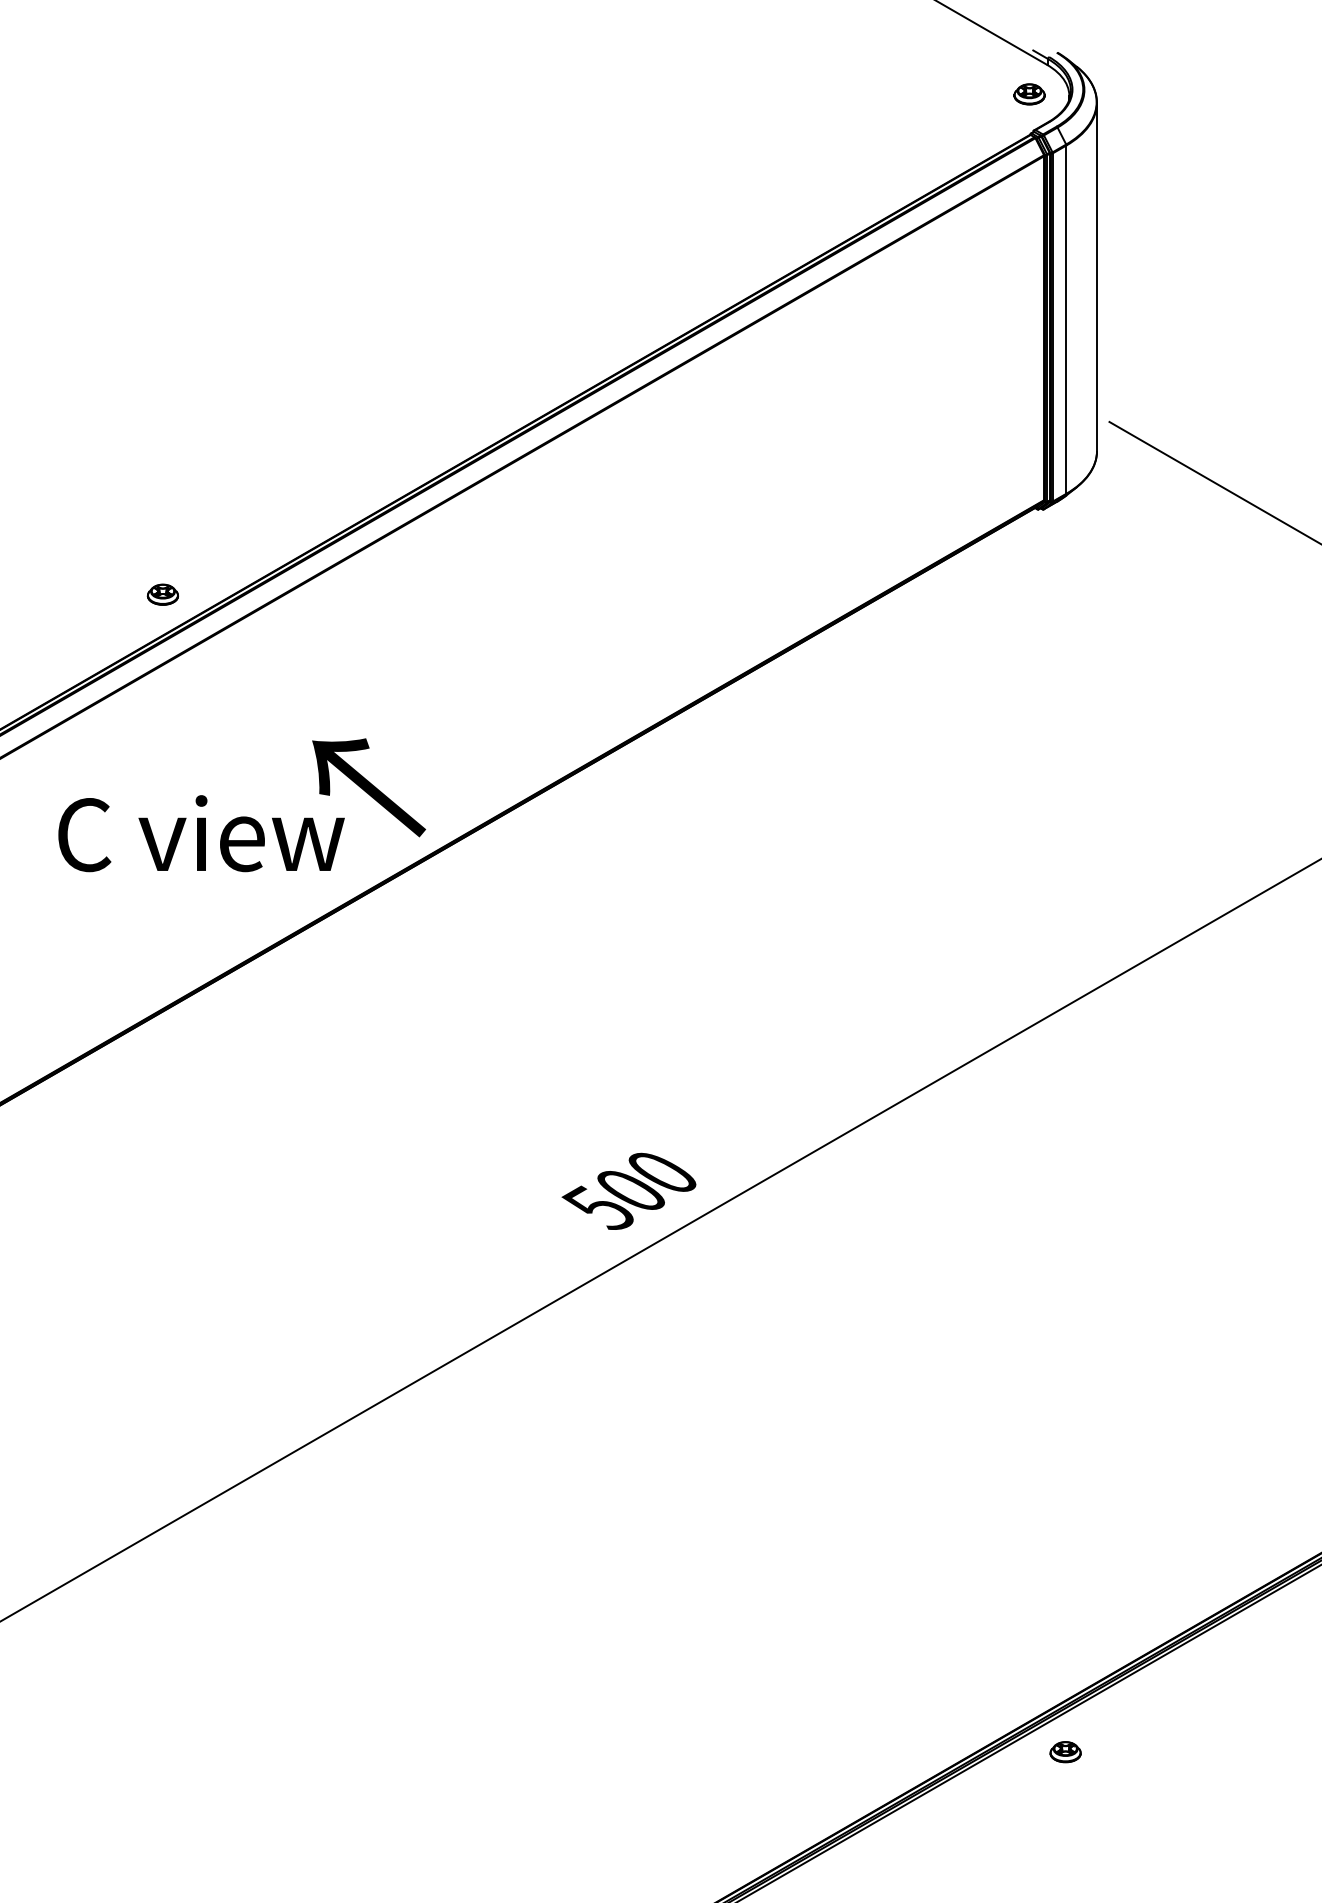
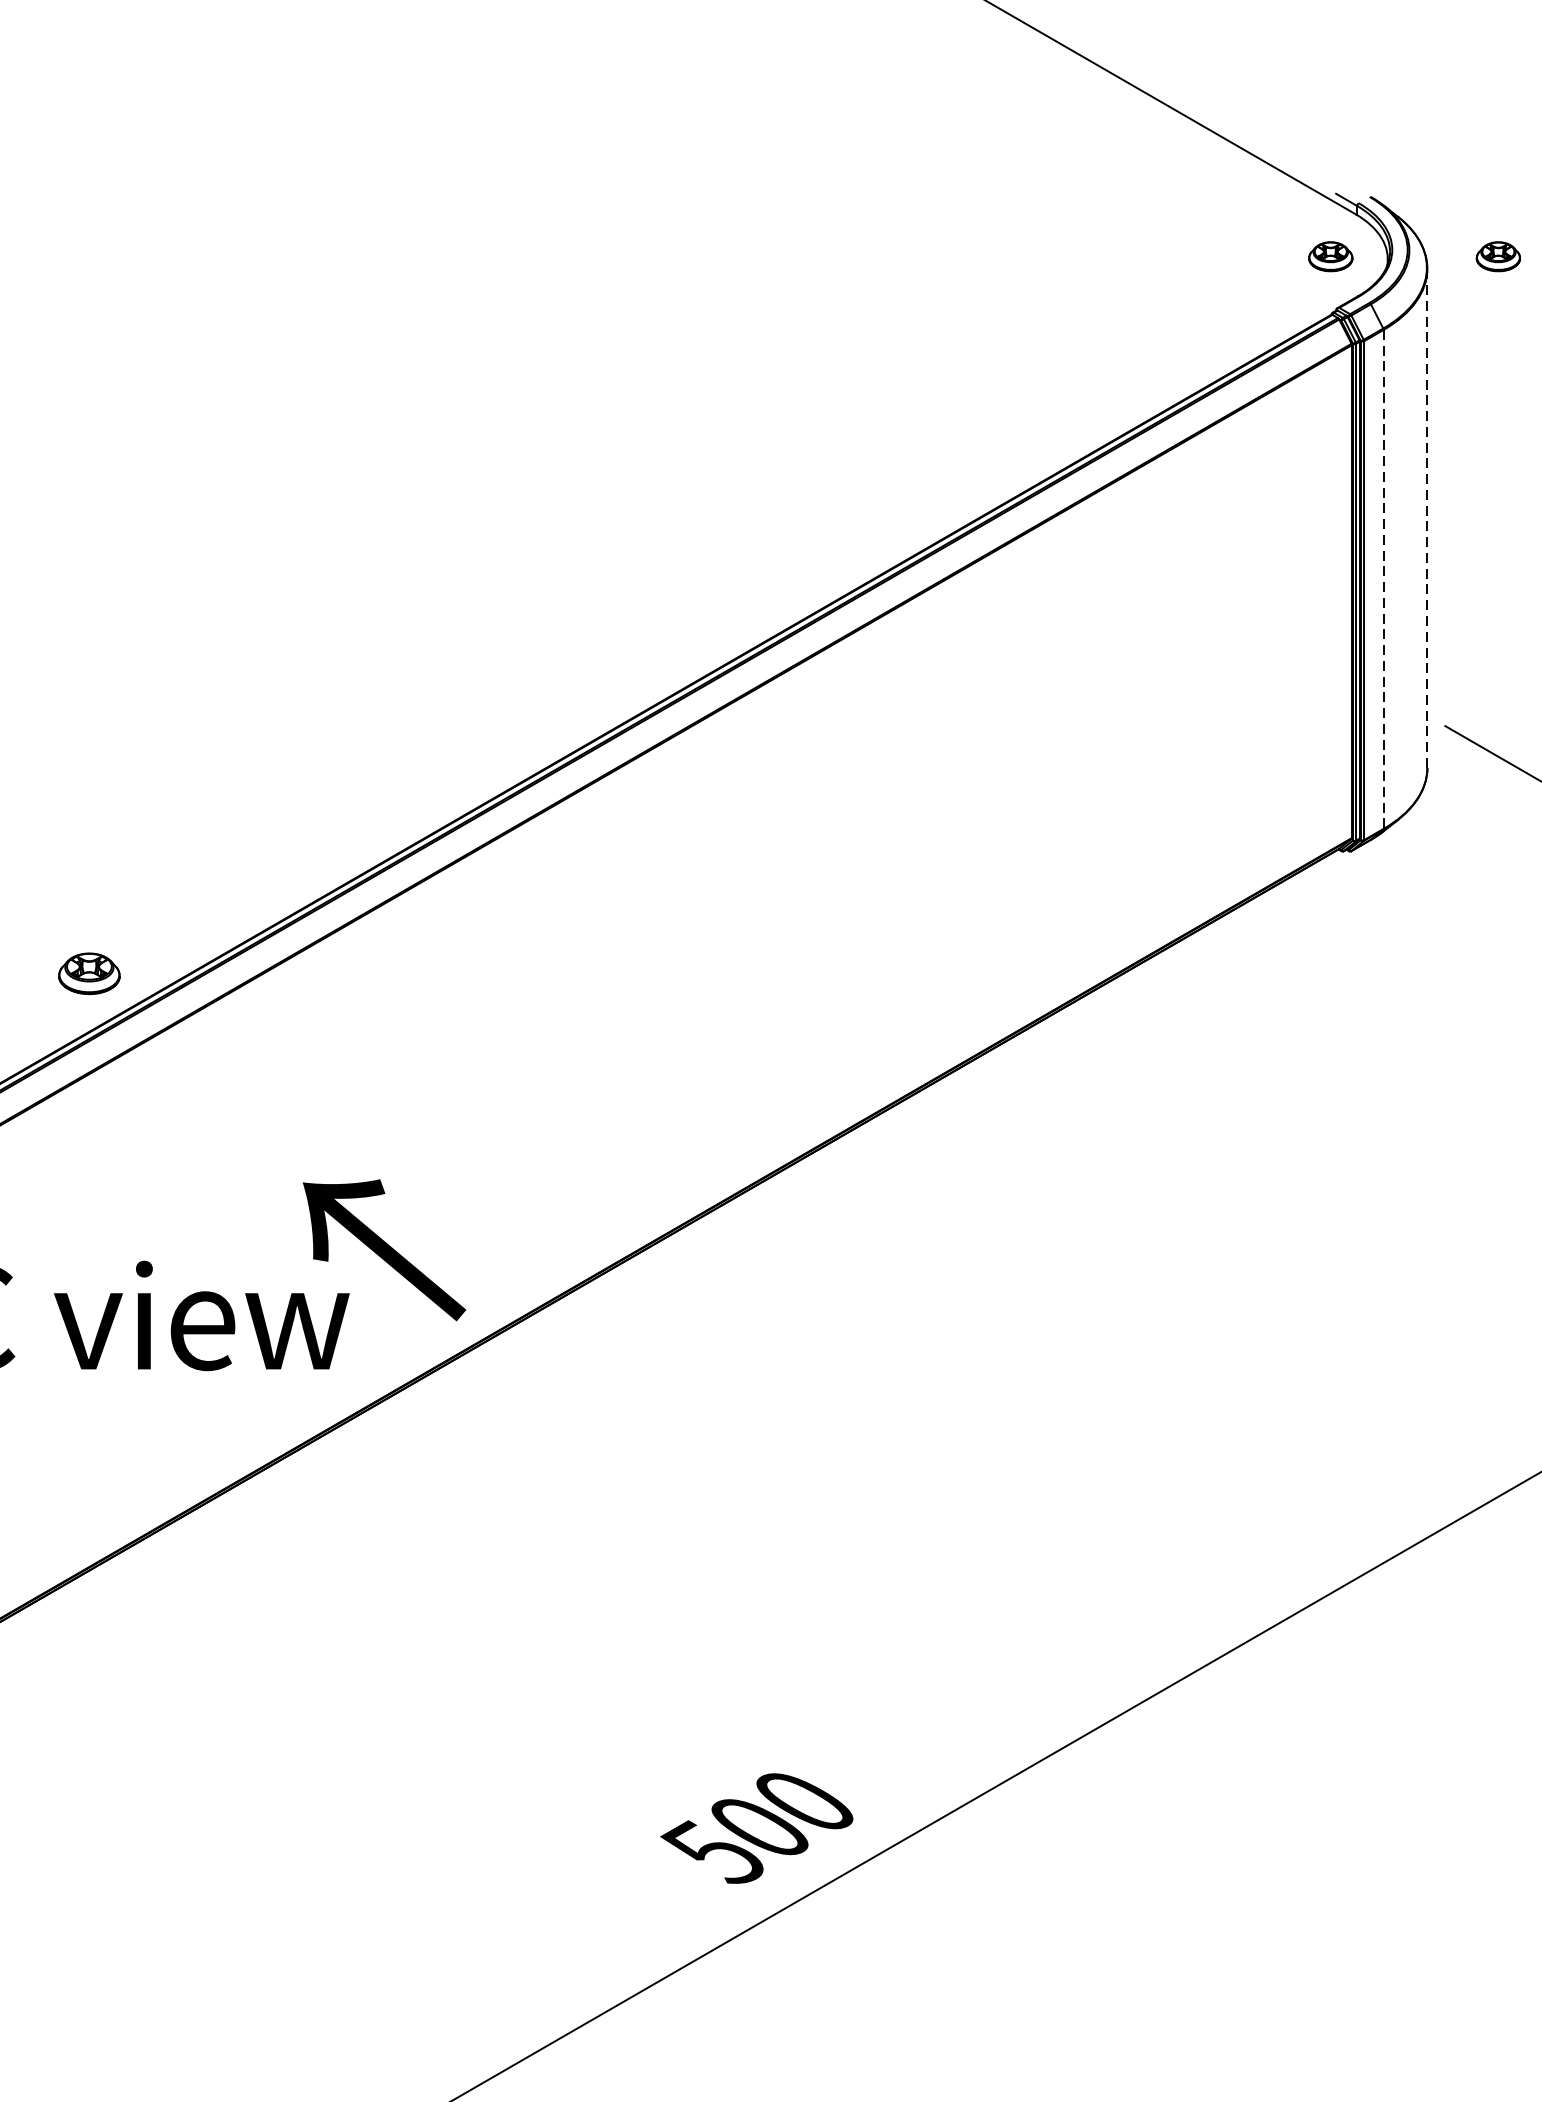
part: (1146, 94) -> (1498, 256), added
line: (1097, 276) -> (1428, 517), solid -> dashed
line: (1066, 320) -> (1383, 580), solid -> dashed
part: (162, 594) -> (88, 973), size x1.4

